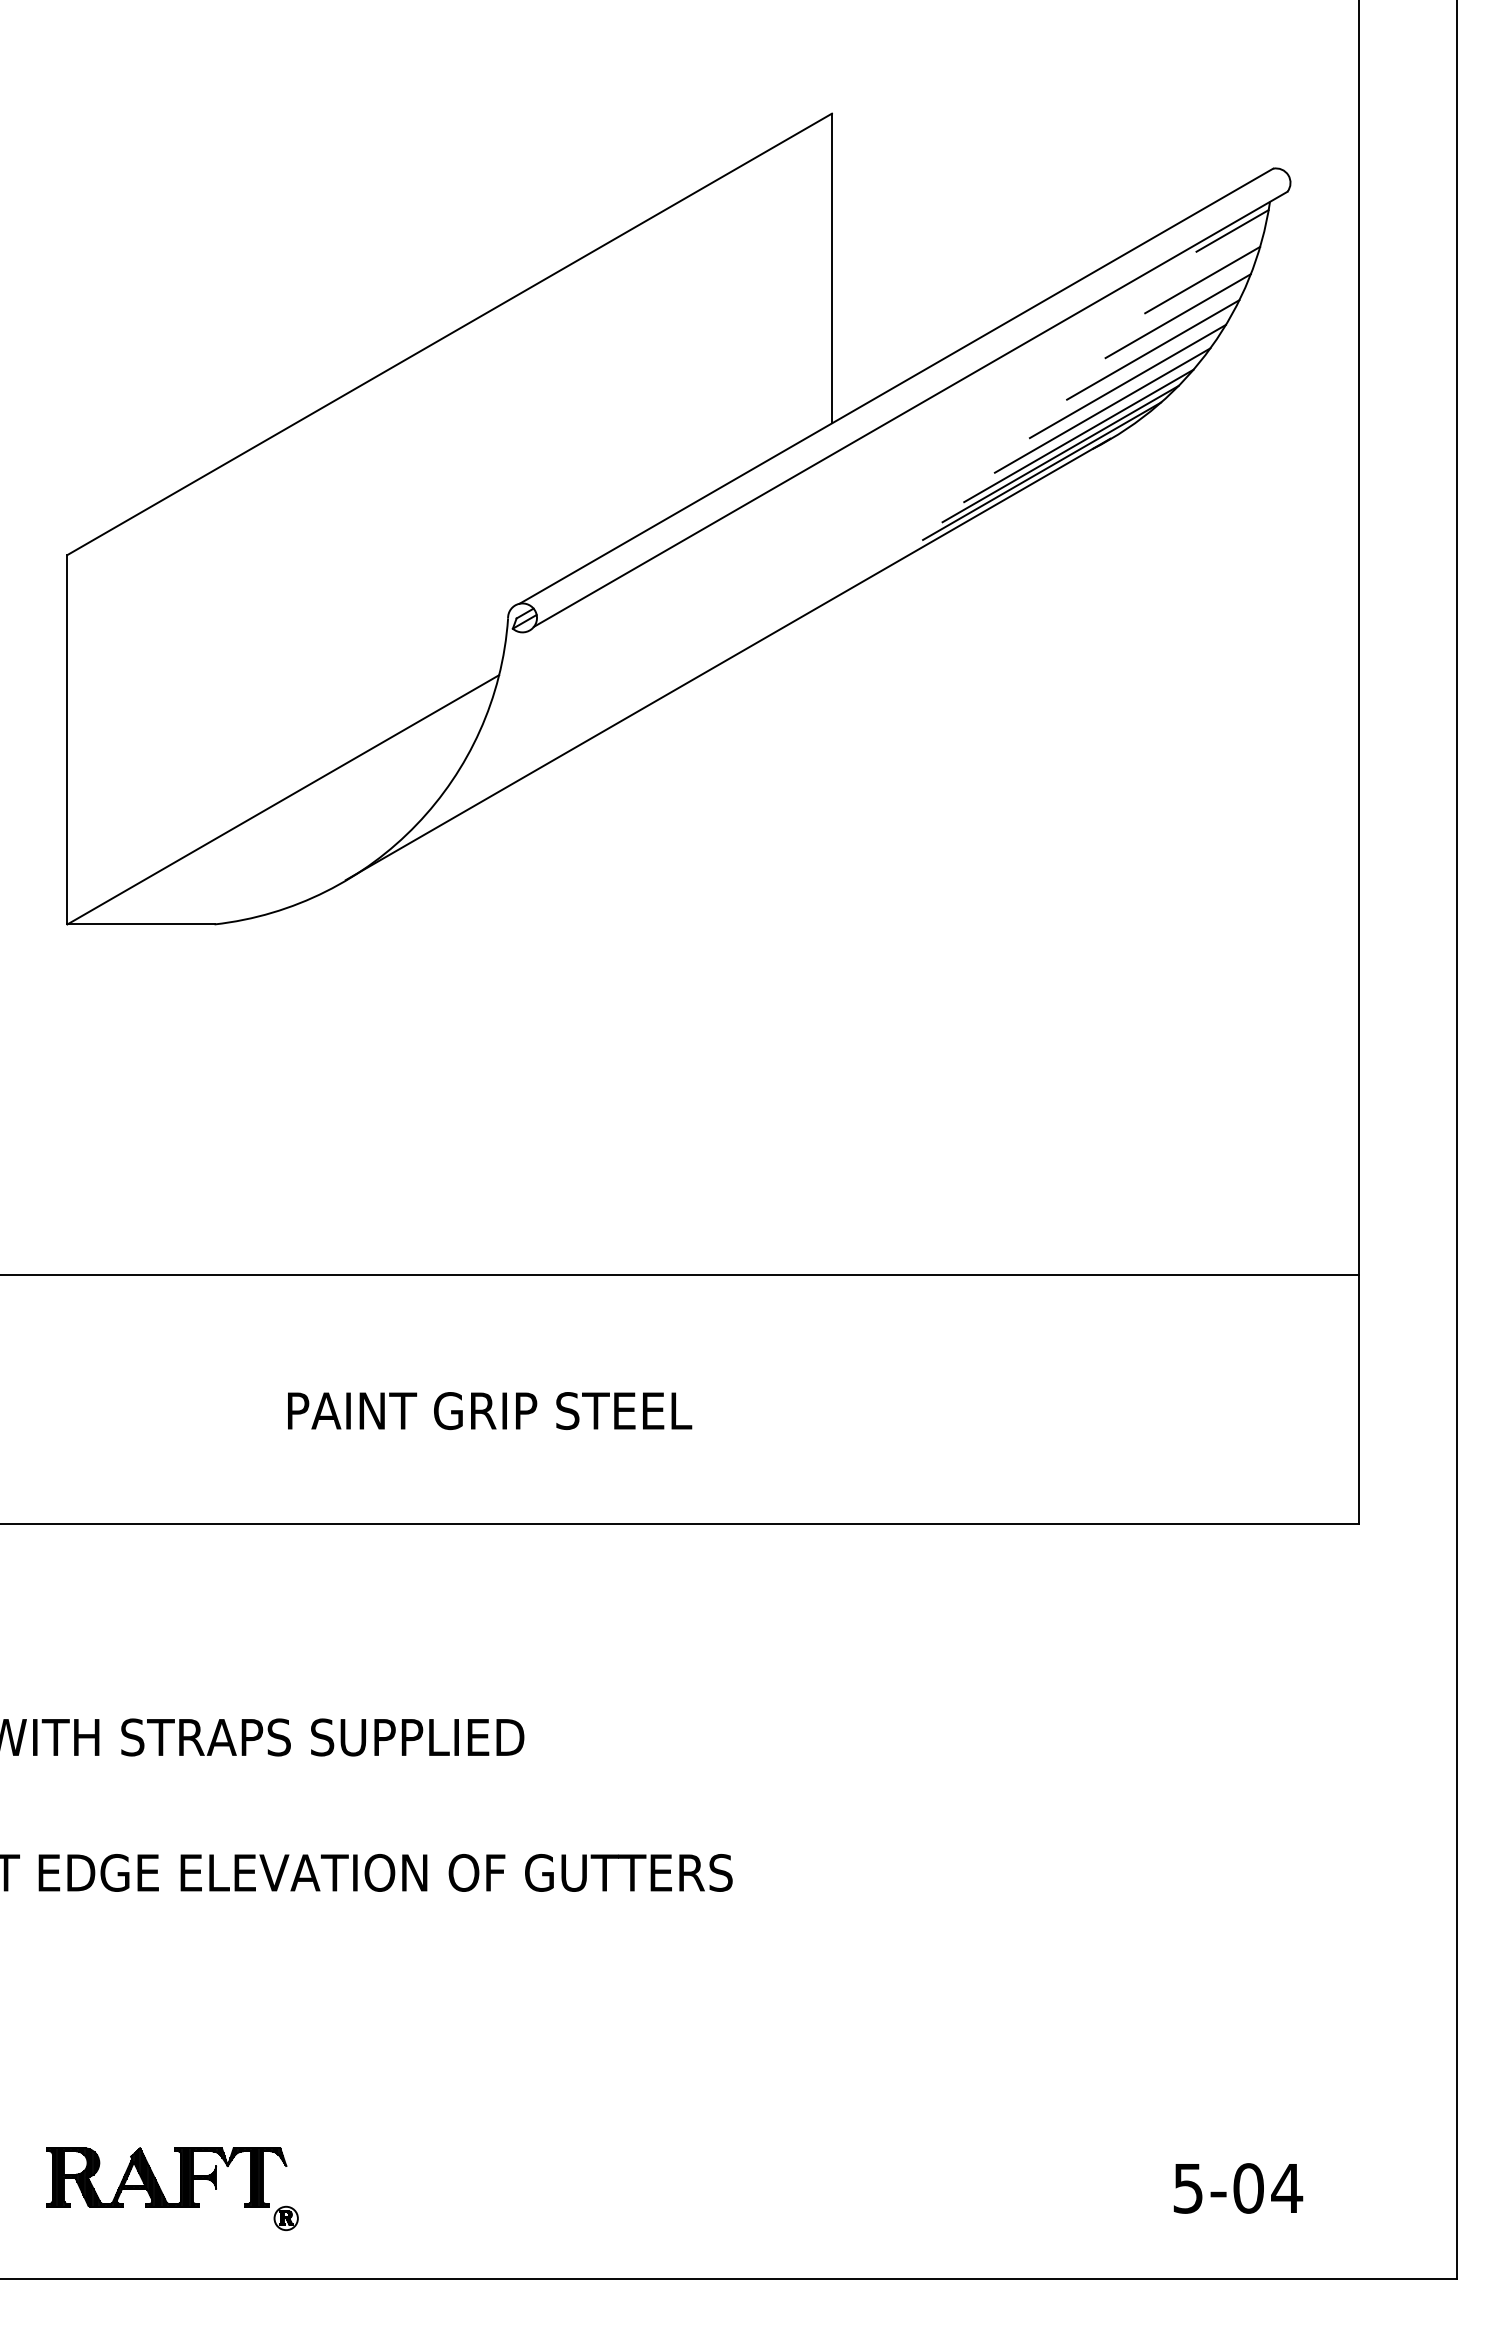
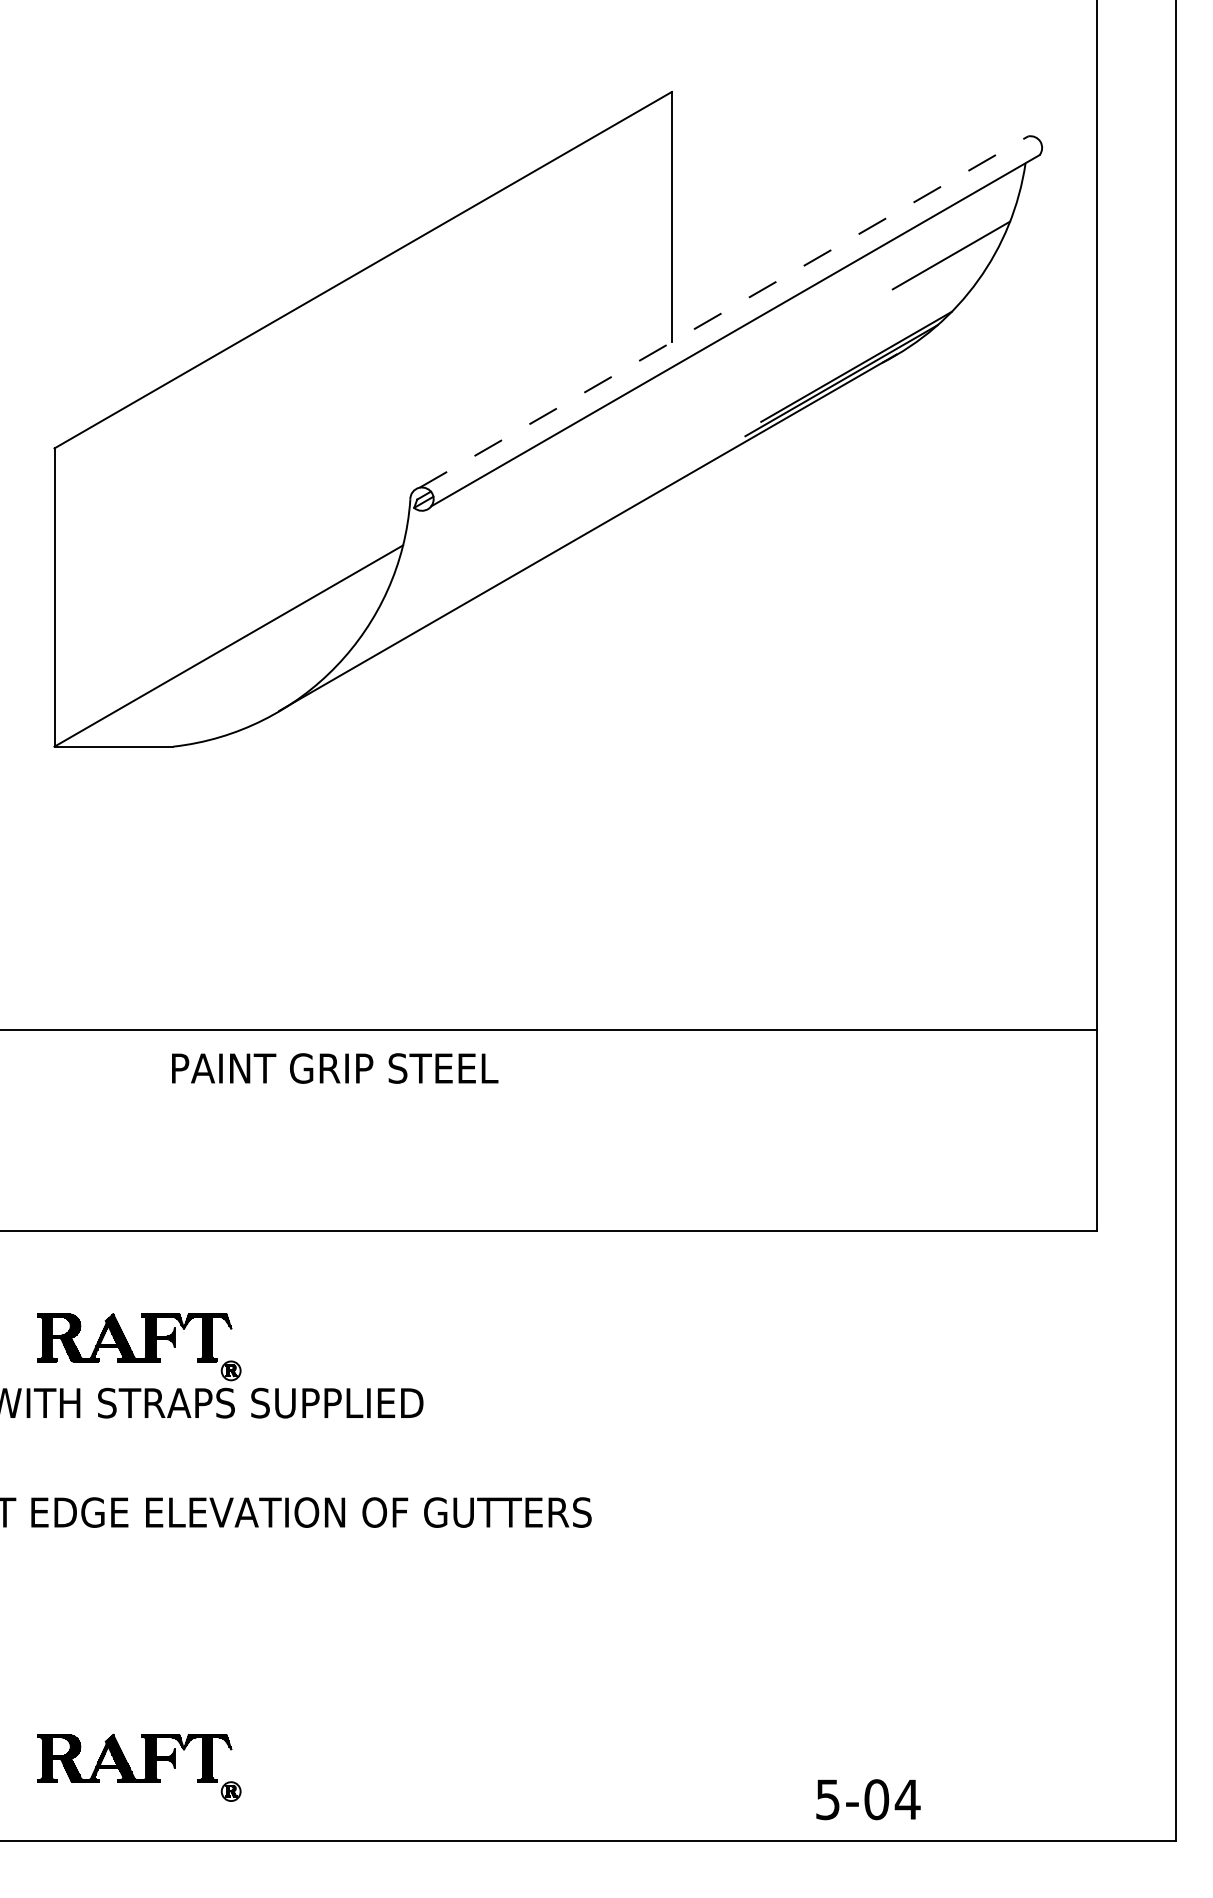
line: (1232, 230) -> (995, 186), removed
line: (1202, 279) -> (971, 225), removed
line: (1153, 349) -> (931, 282), removed
line: (1127, 381) -> (910, 308), removed
line: (896, 386) -> (723, 312), solid -> dashed
line: (1102, 410) -> (890, 331), removed
line: (1078, 435) -> (870, 351), removed
text: (490, 1411) -> (335, 1068), moved
part: (180, 1668) -> (145, 1347), added
text: (1238, 2188) -> (868, 1799), moved

